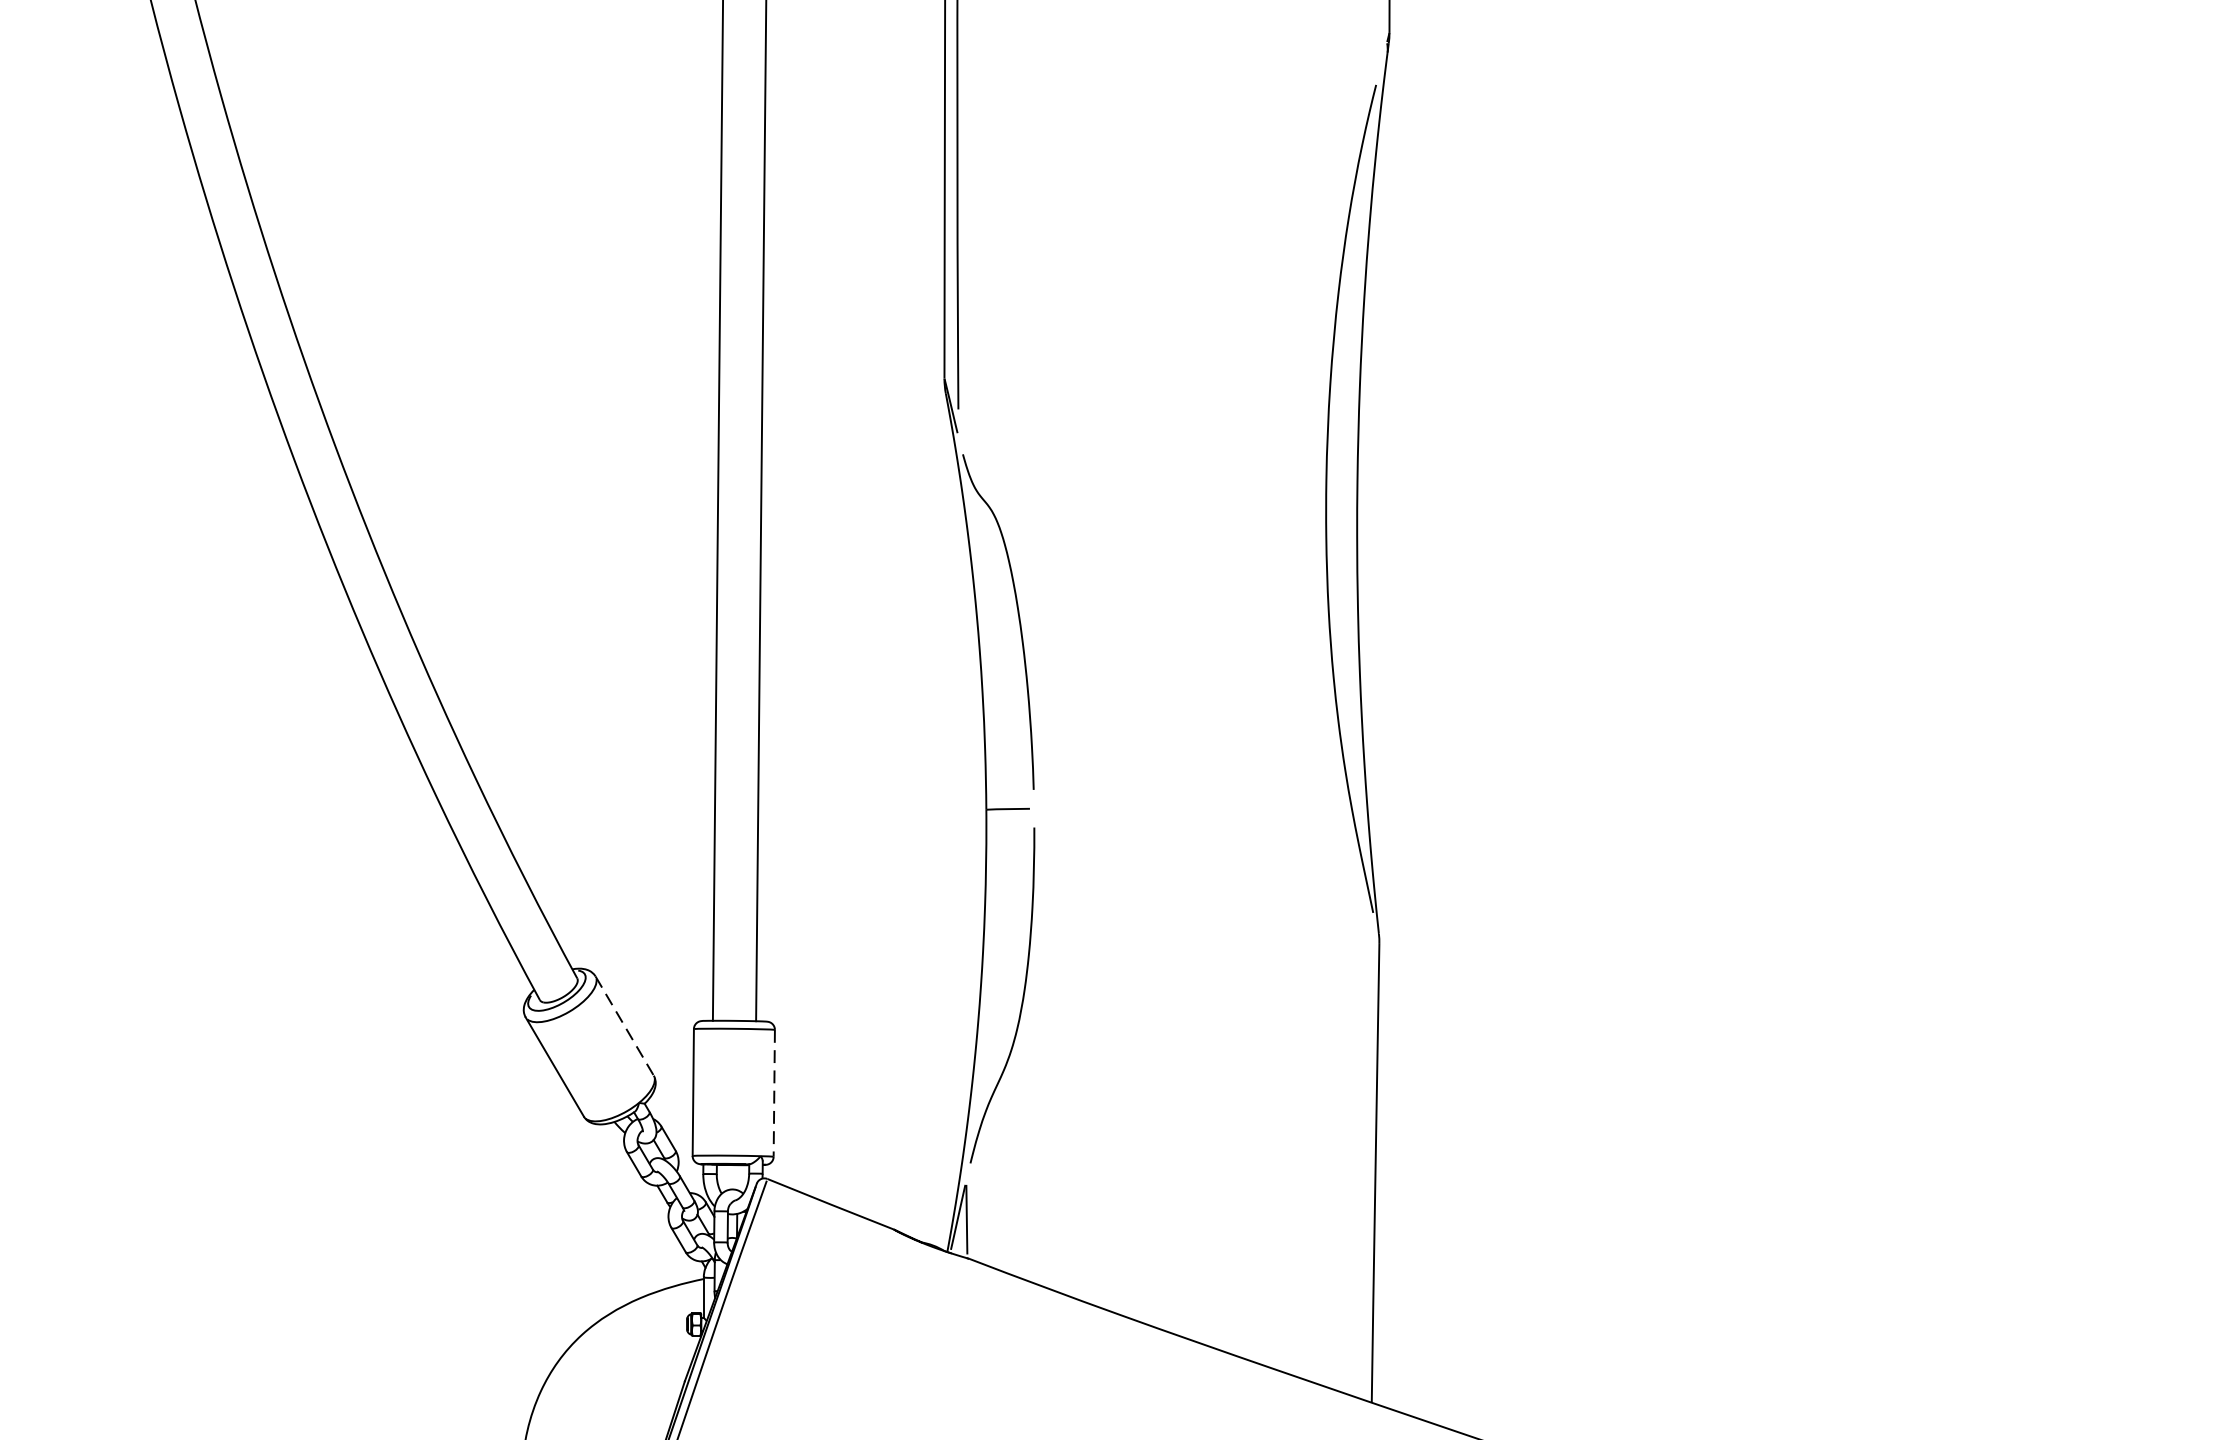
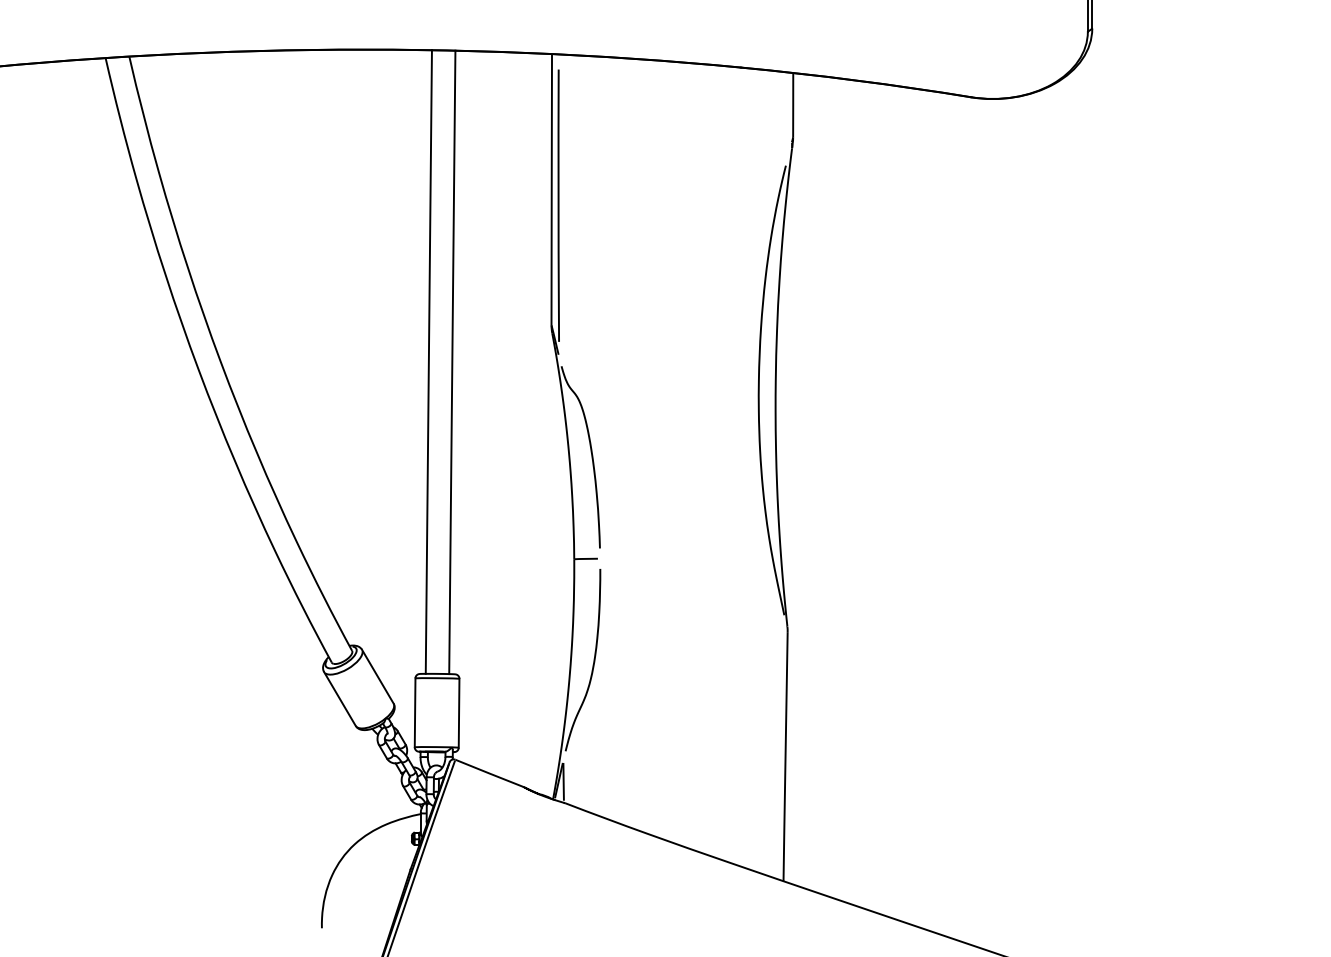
line: (625, 1027) -> (378, 677), dashed -> solid
line: (775, 1093) -> (459, 713), dashed -> solid

